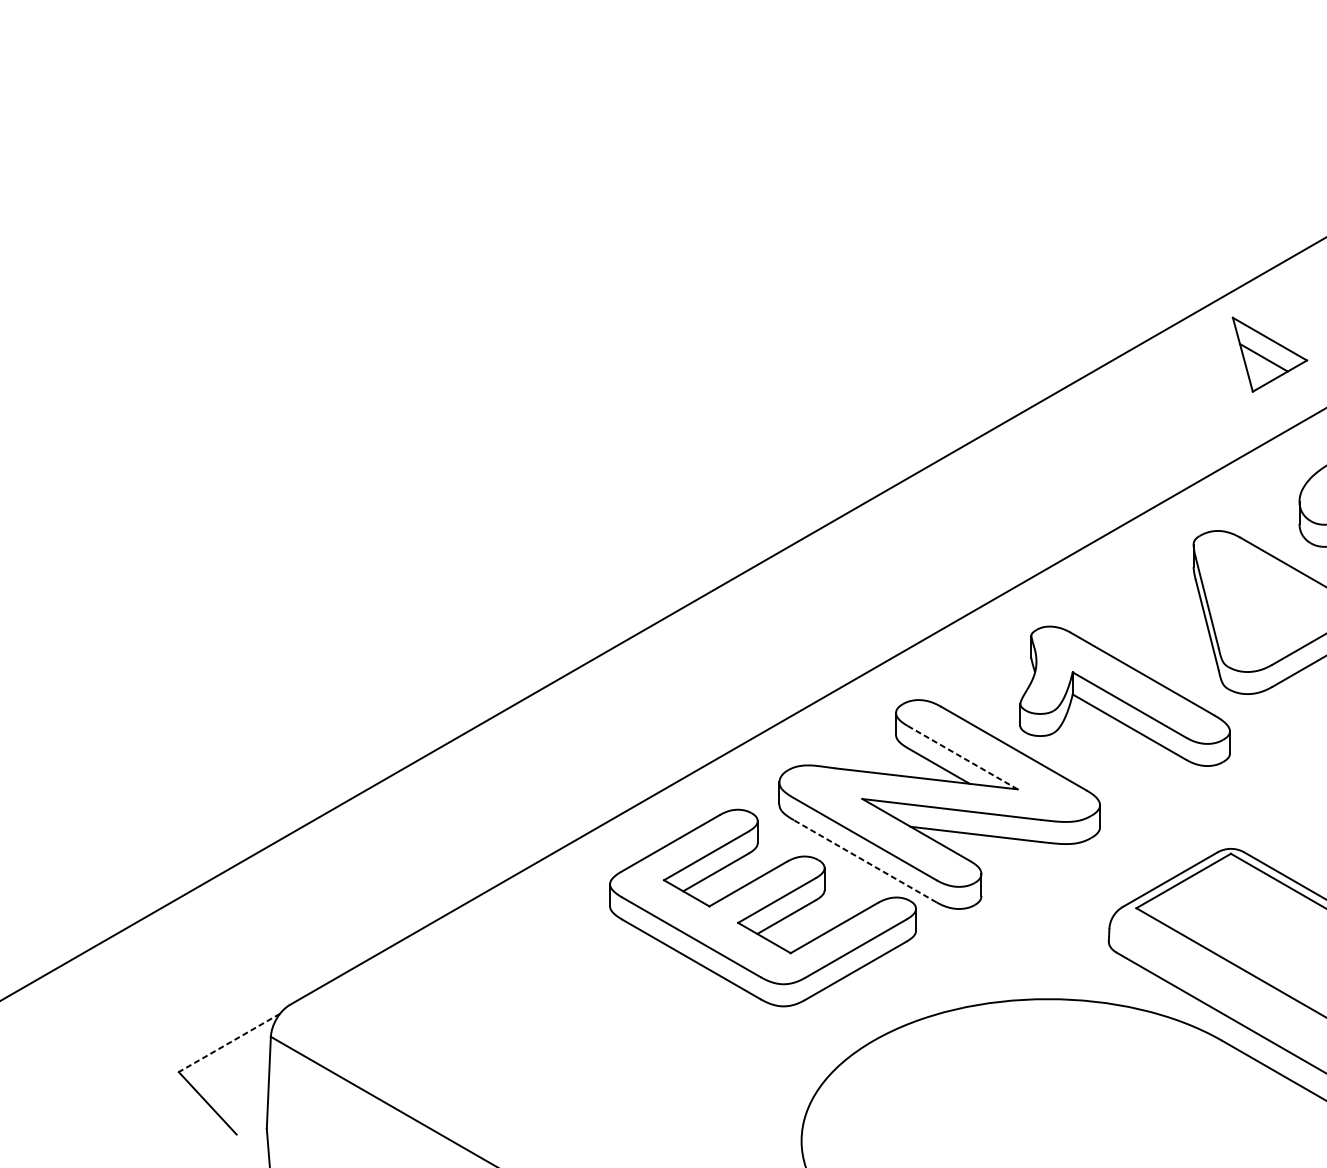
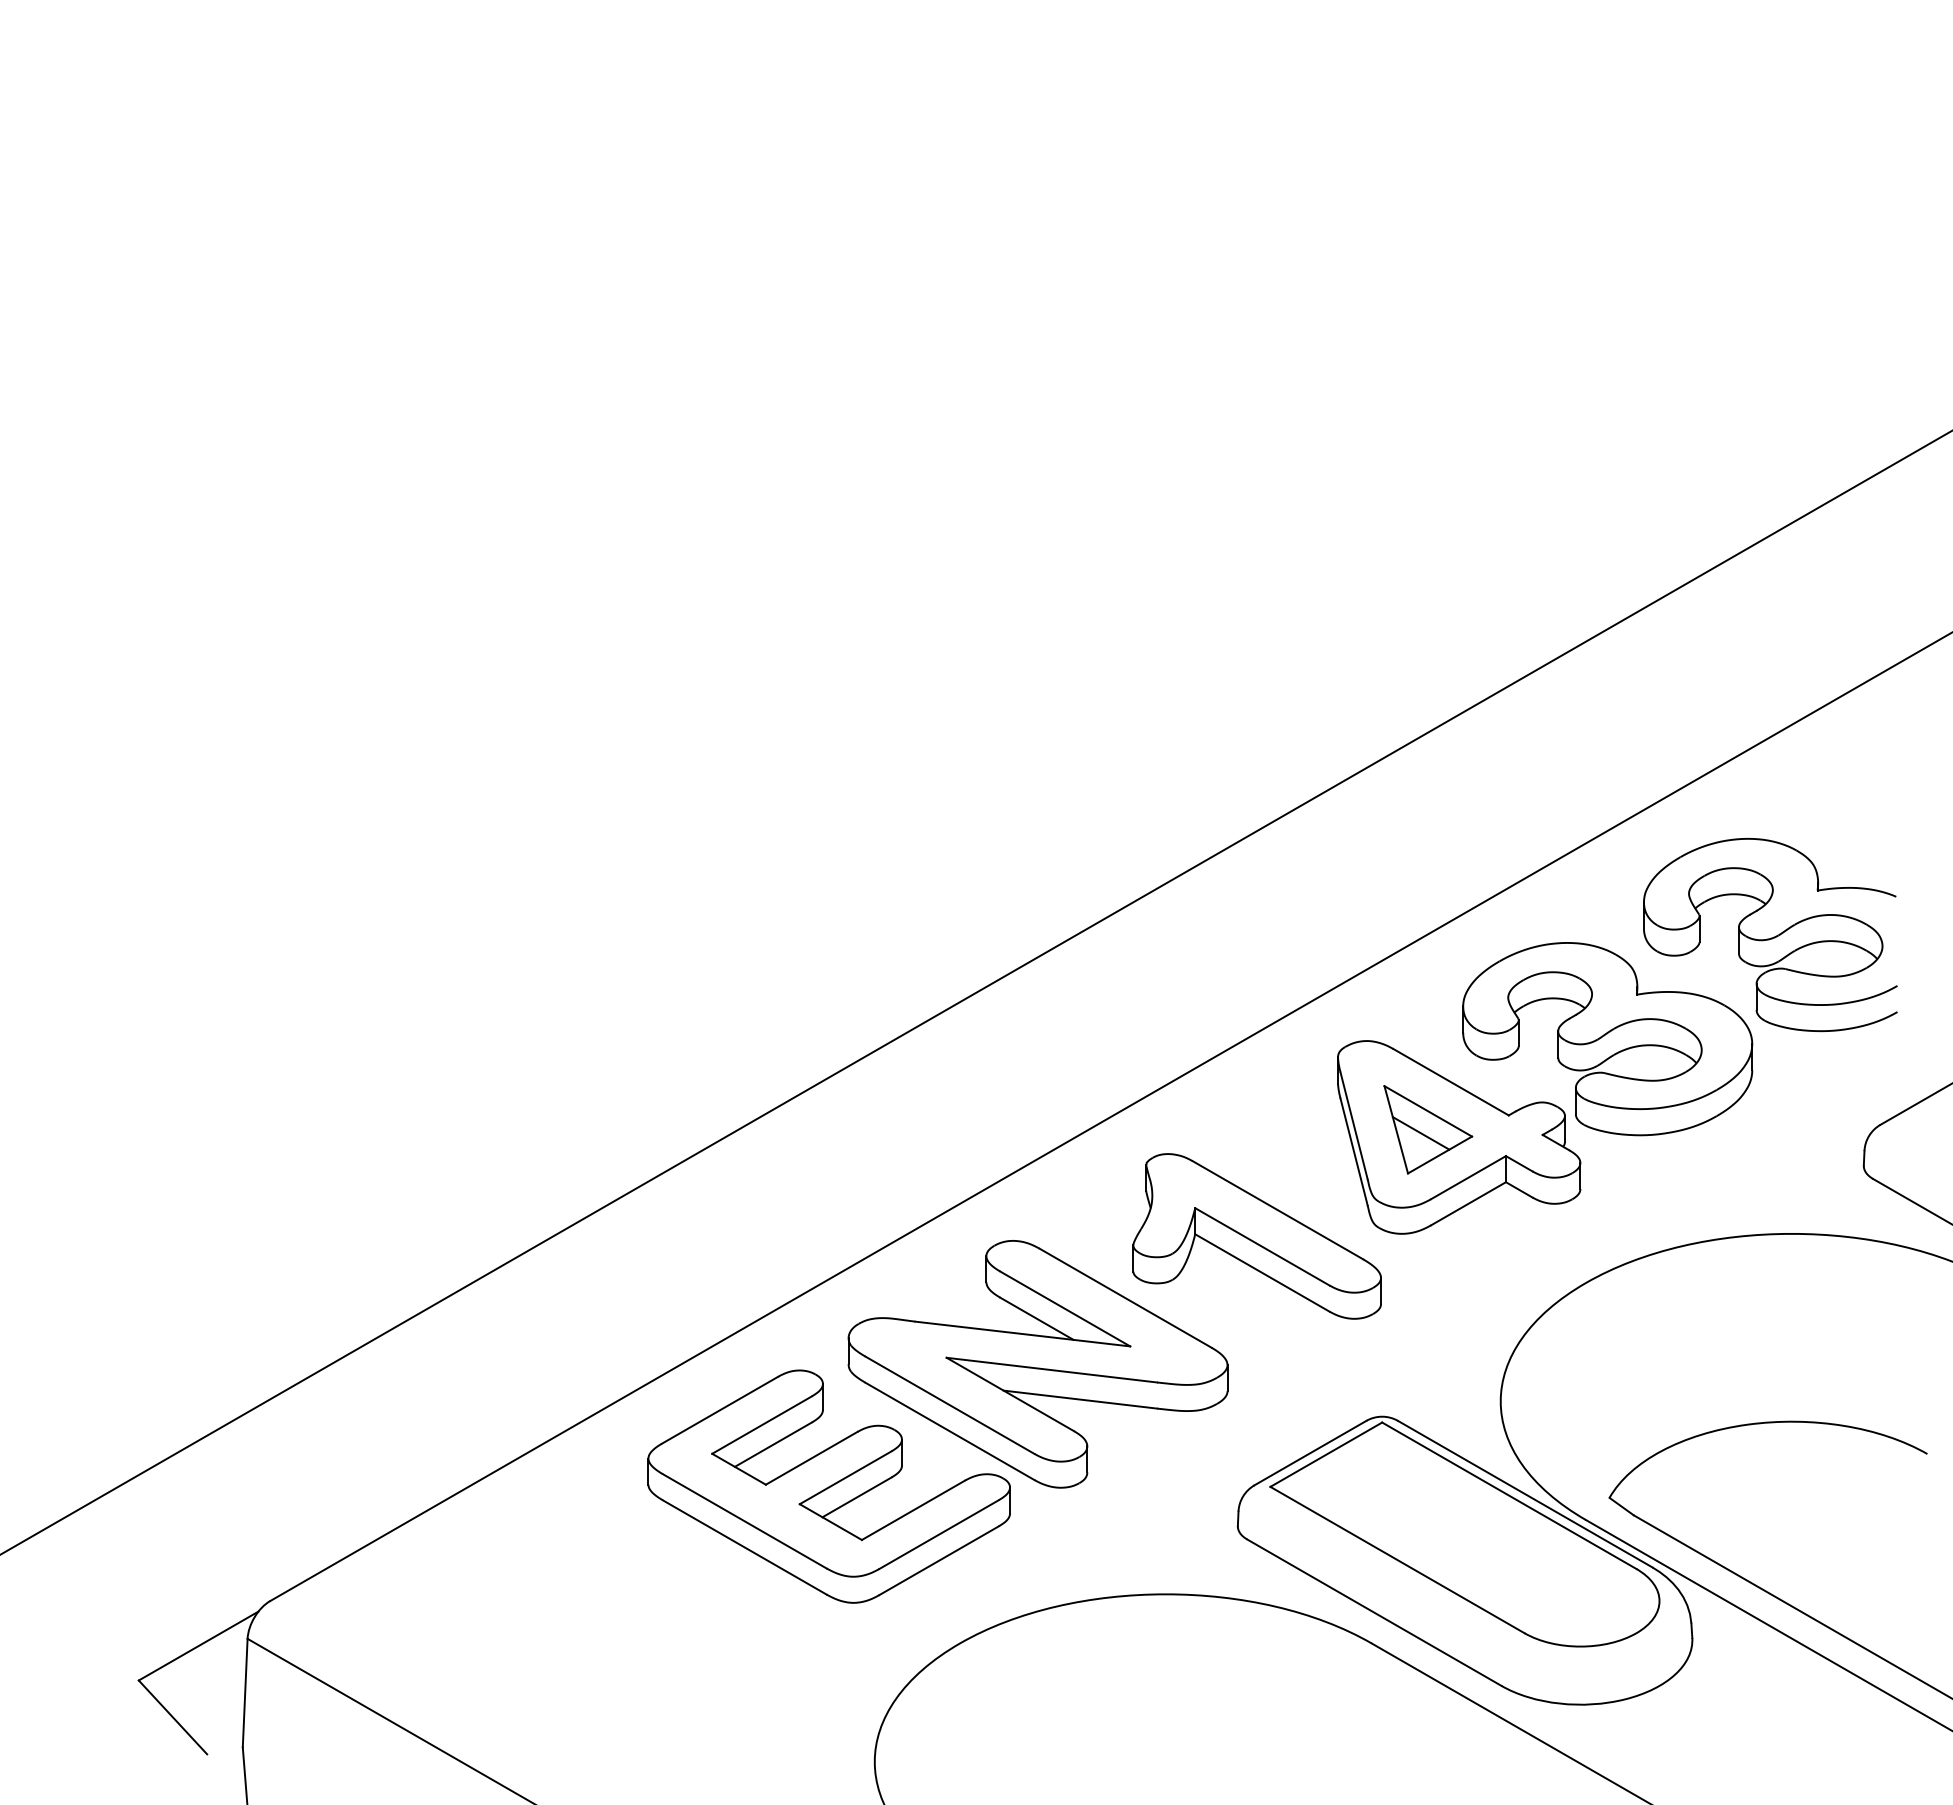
part: (1270, 354) -> (1428, 1129), moved
line: (962, 757) -> (1064, 1308), dashed -> solid
line: (864, 861) -> (949, 1431), dashed -> solid
line: (229, 1043) -> (198, 1646), dashed -> solid

